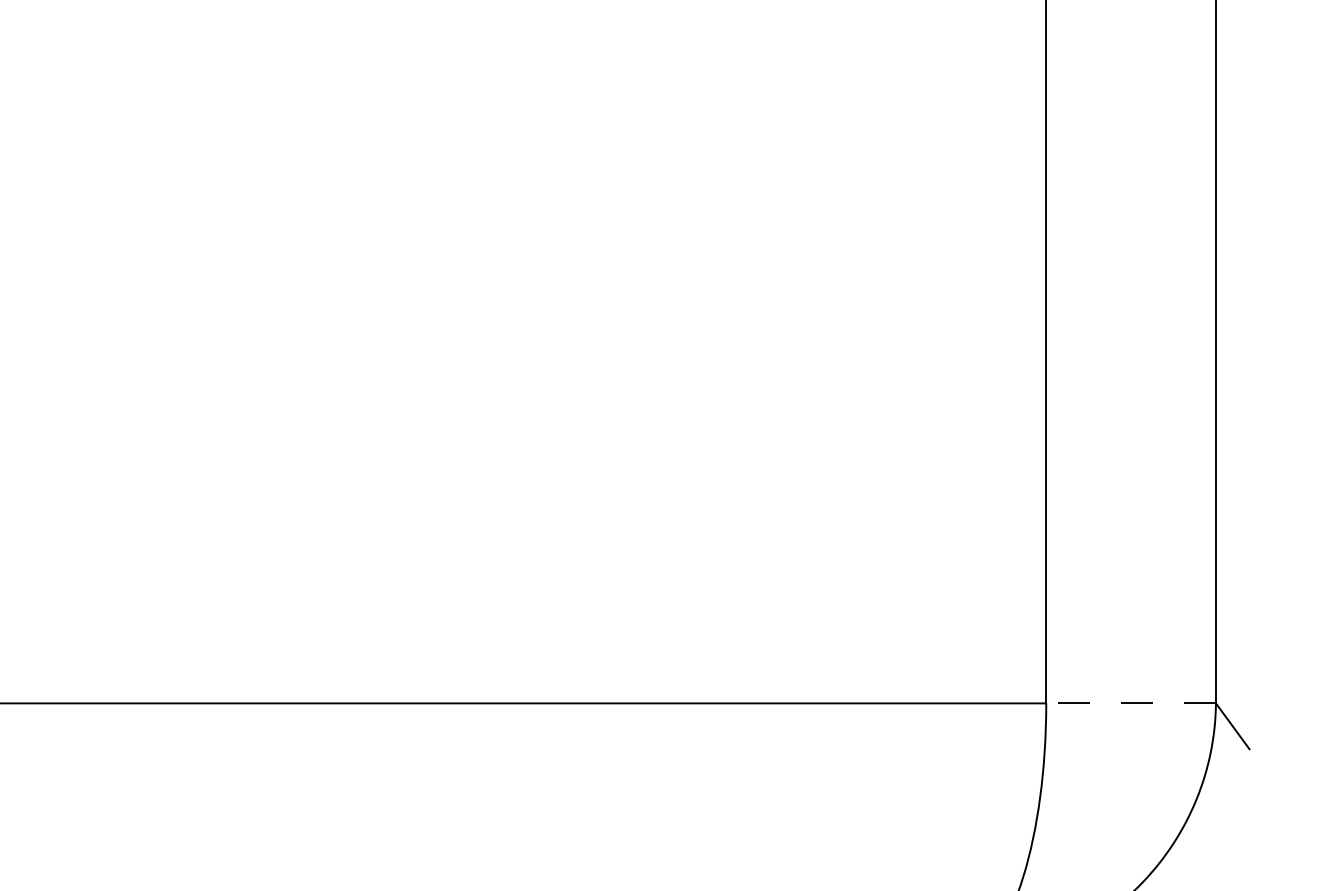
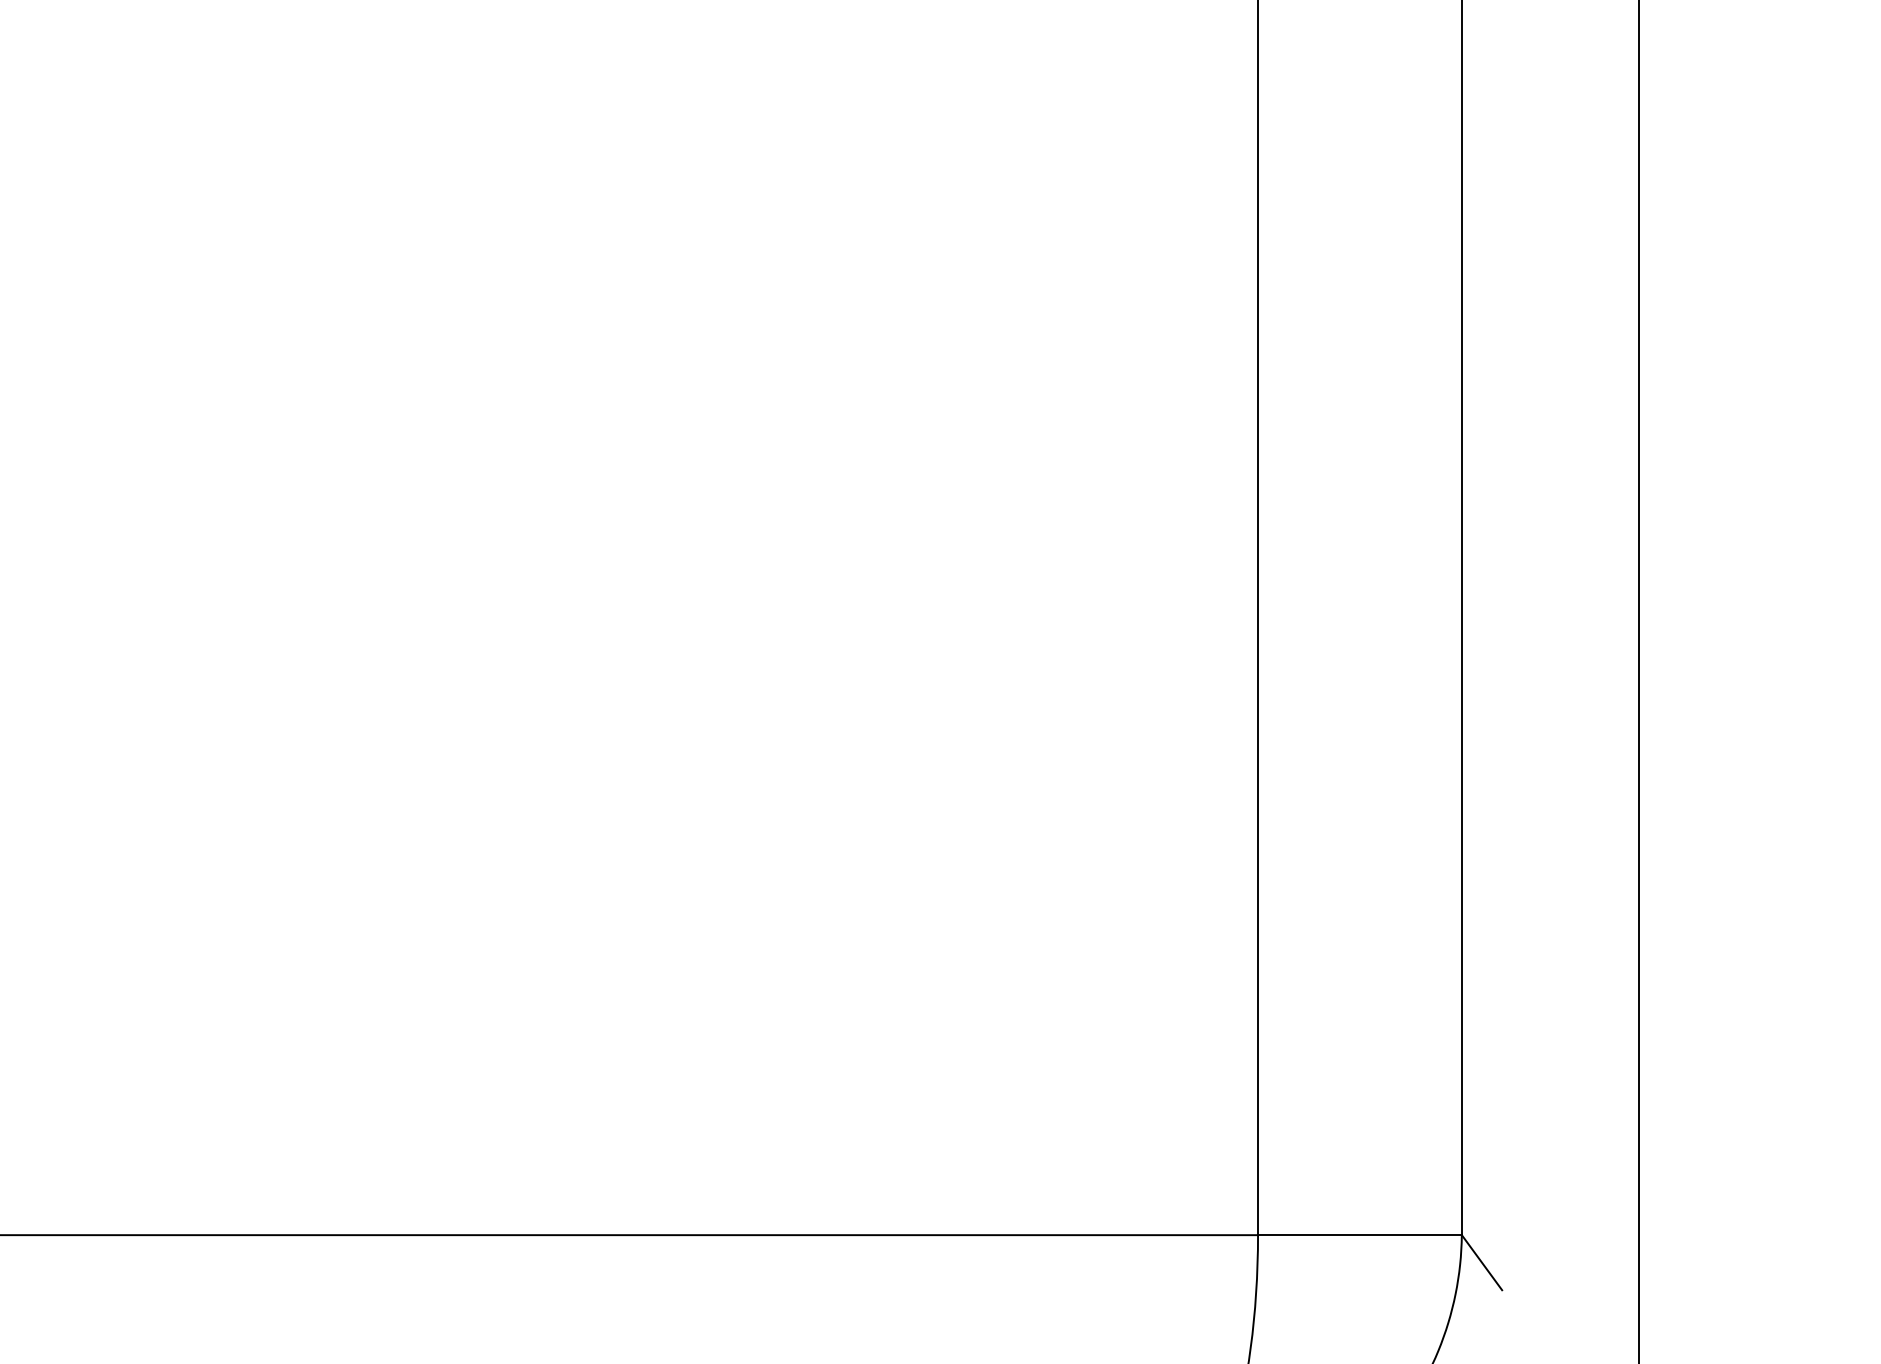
line: (1130, 703) -> (1359, 1235), dashed -> solid

